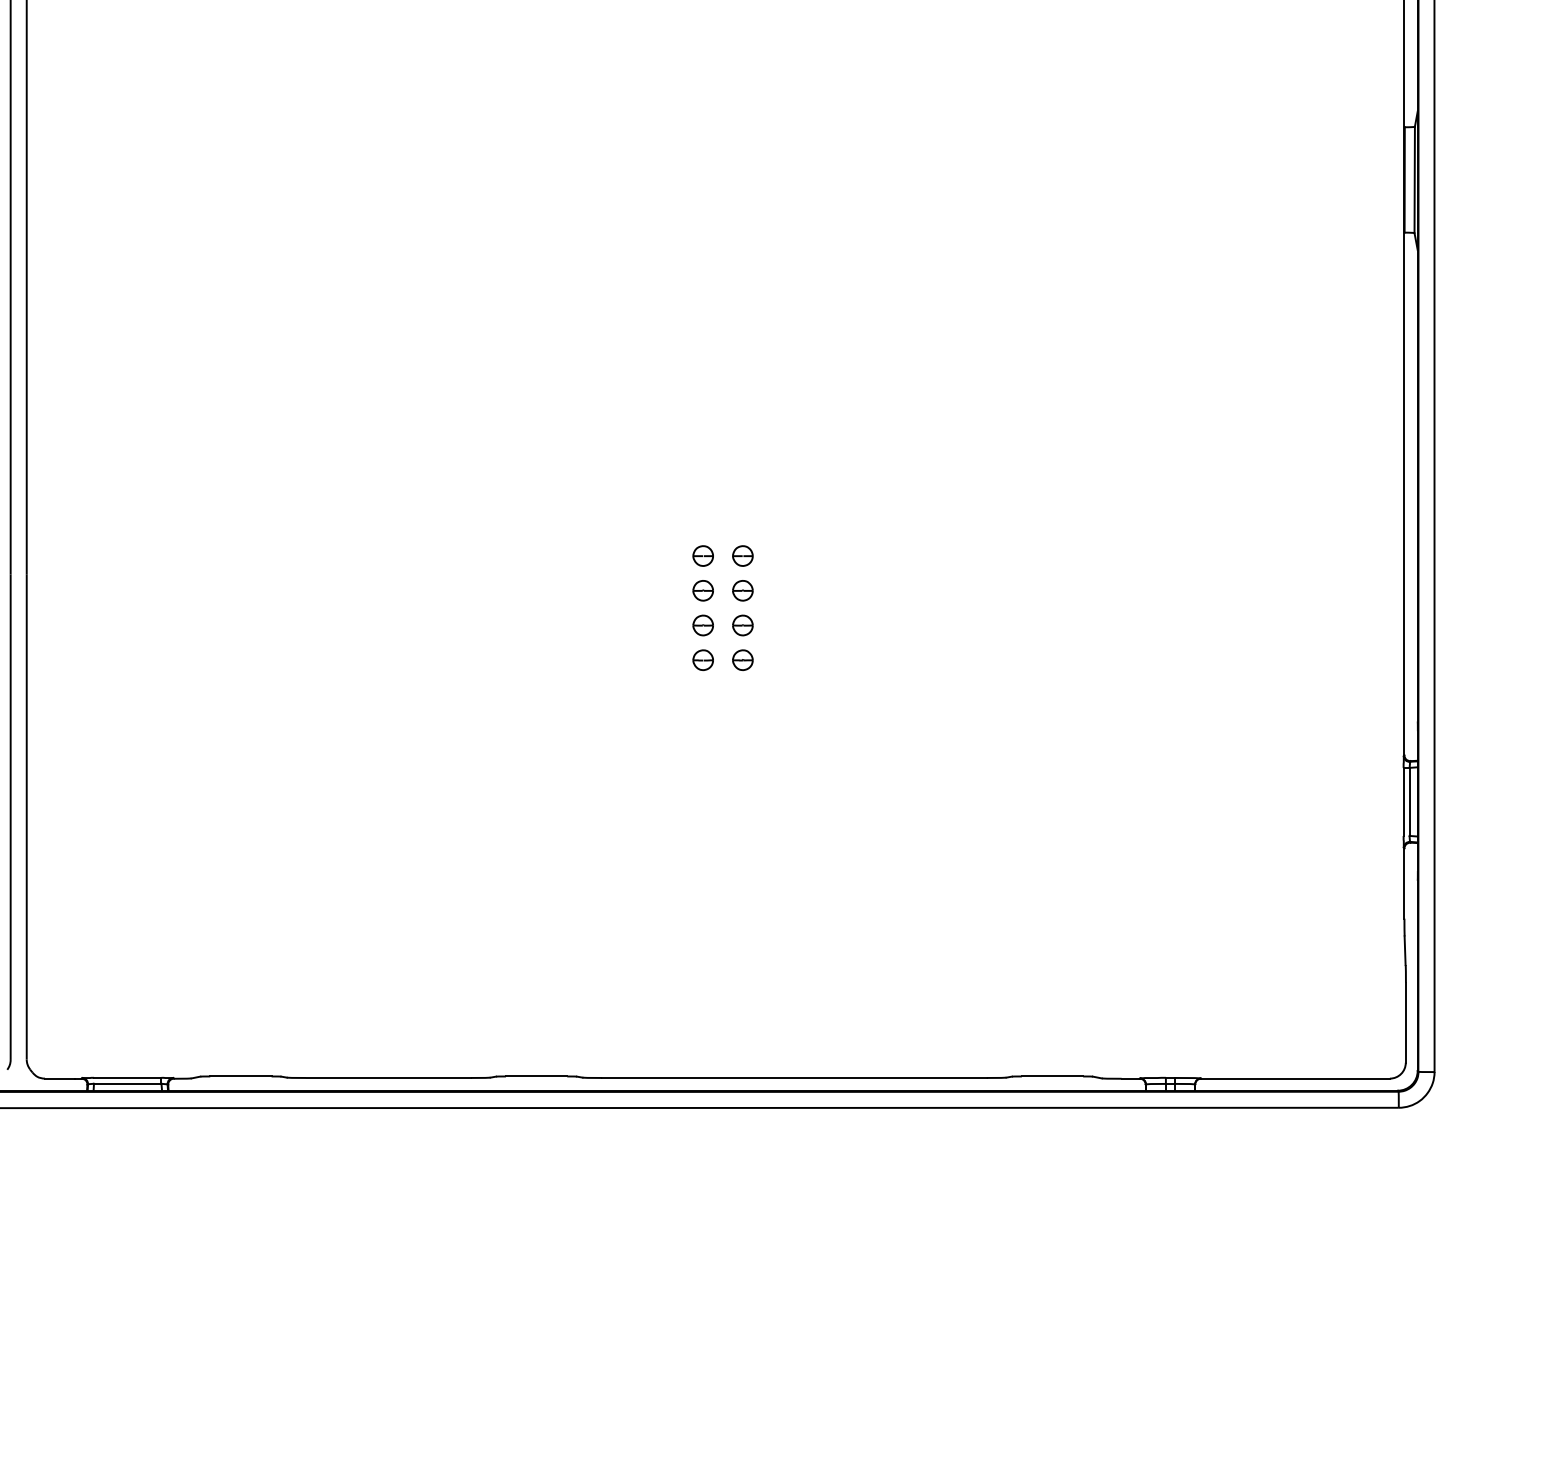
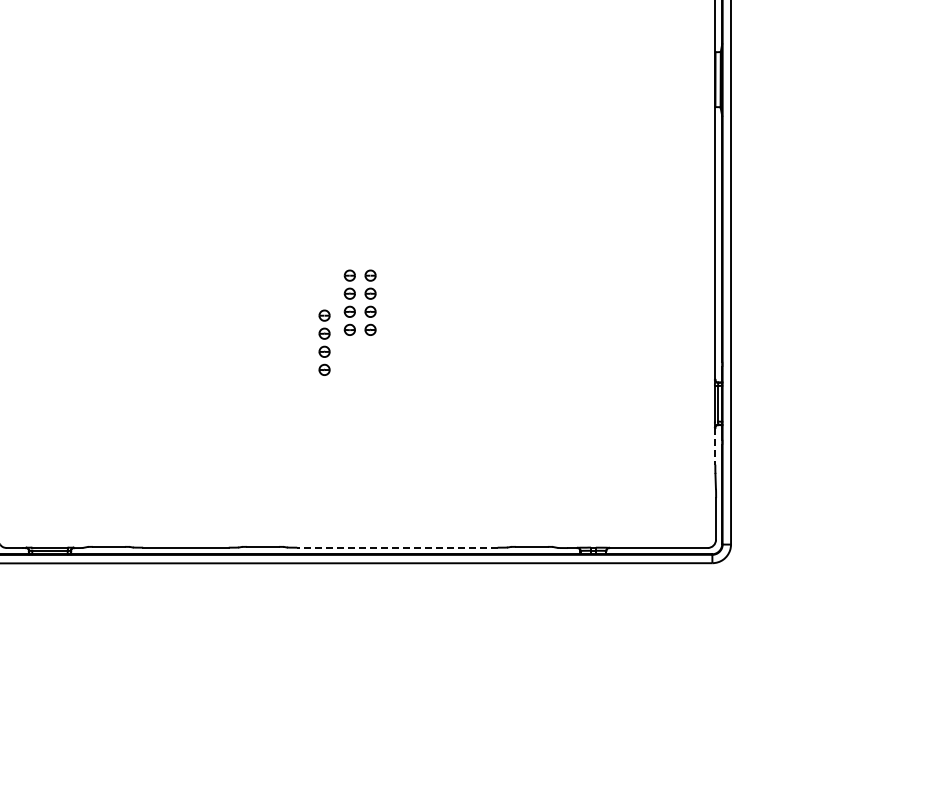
part: (654, 684) -> (324, 342), added
line: (1404, 883) -> (715, 446), solid -> dashed
line: (792, 1077) -> (396, 547), solid -> dashed

